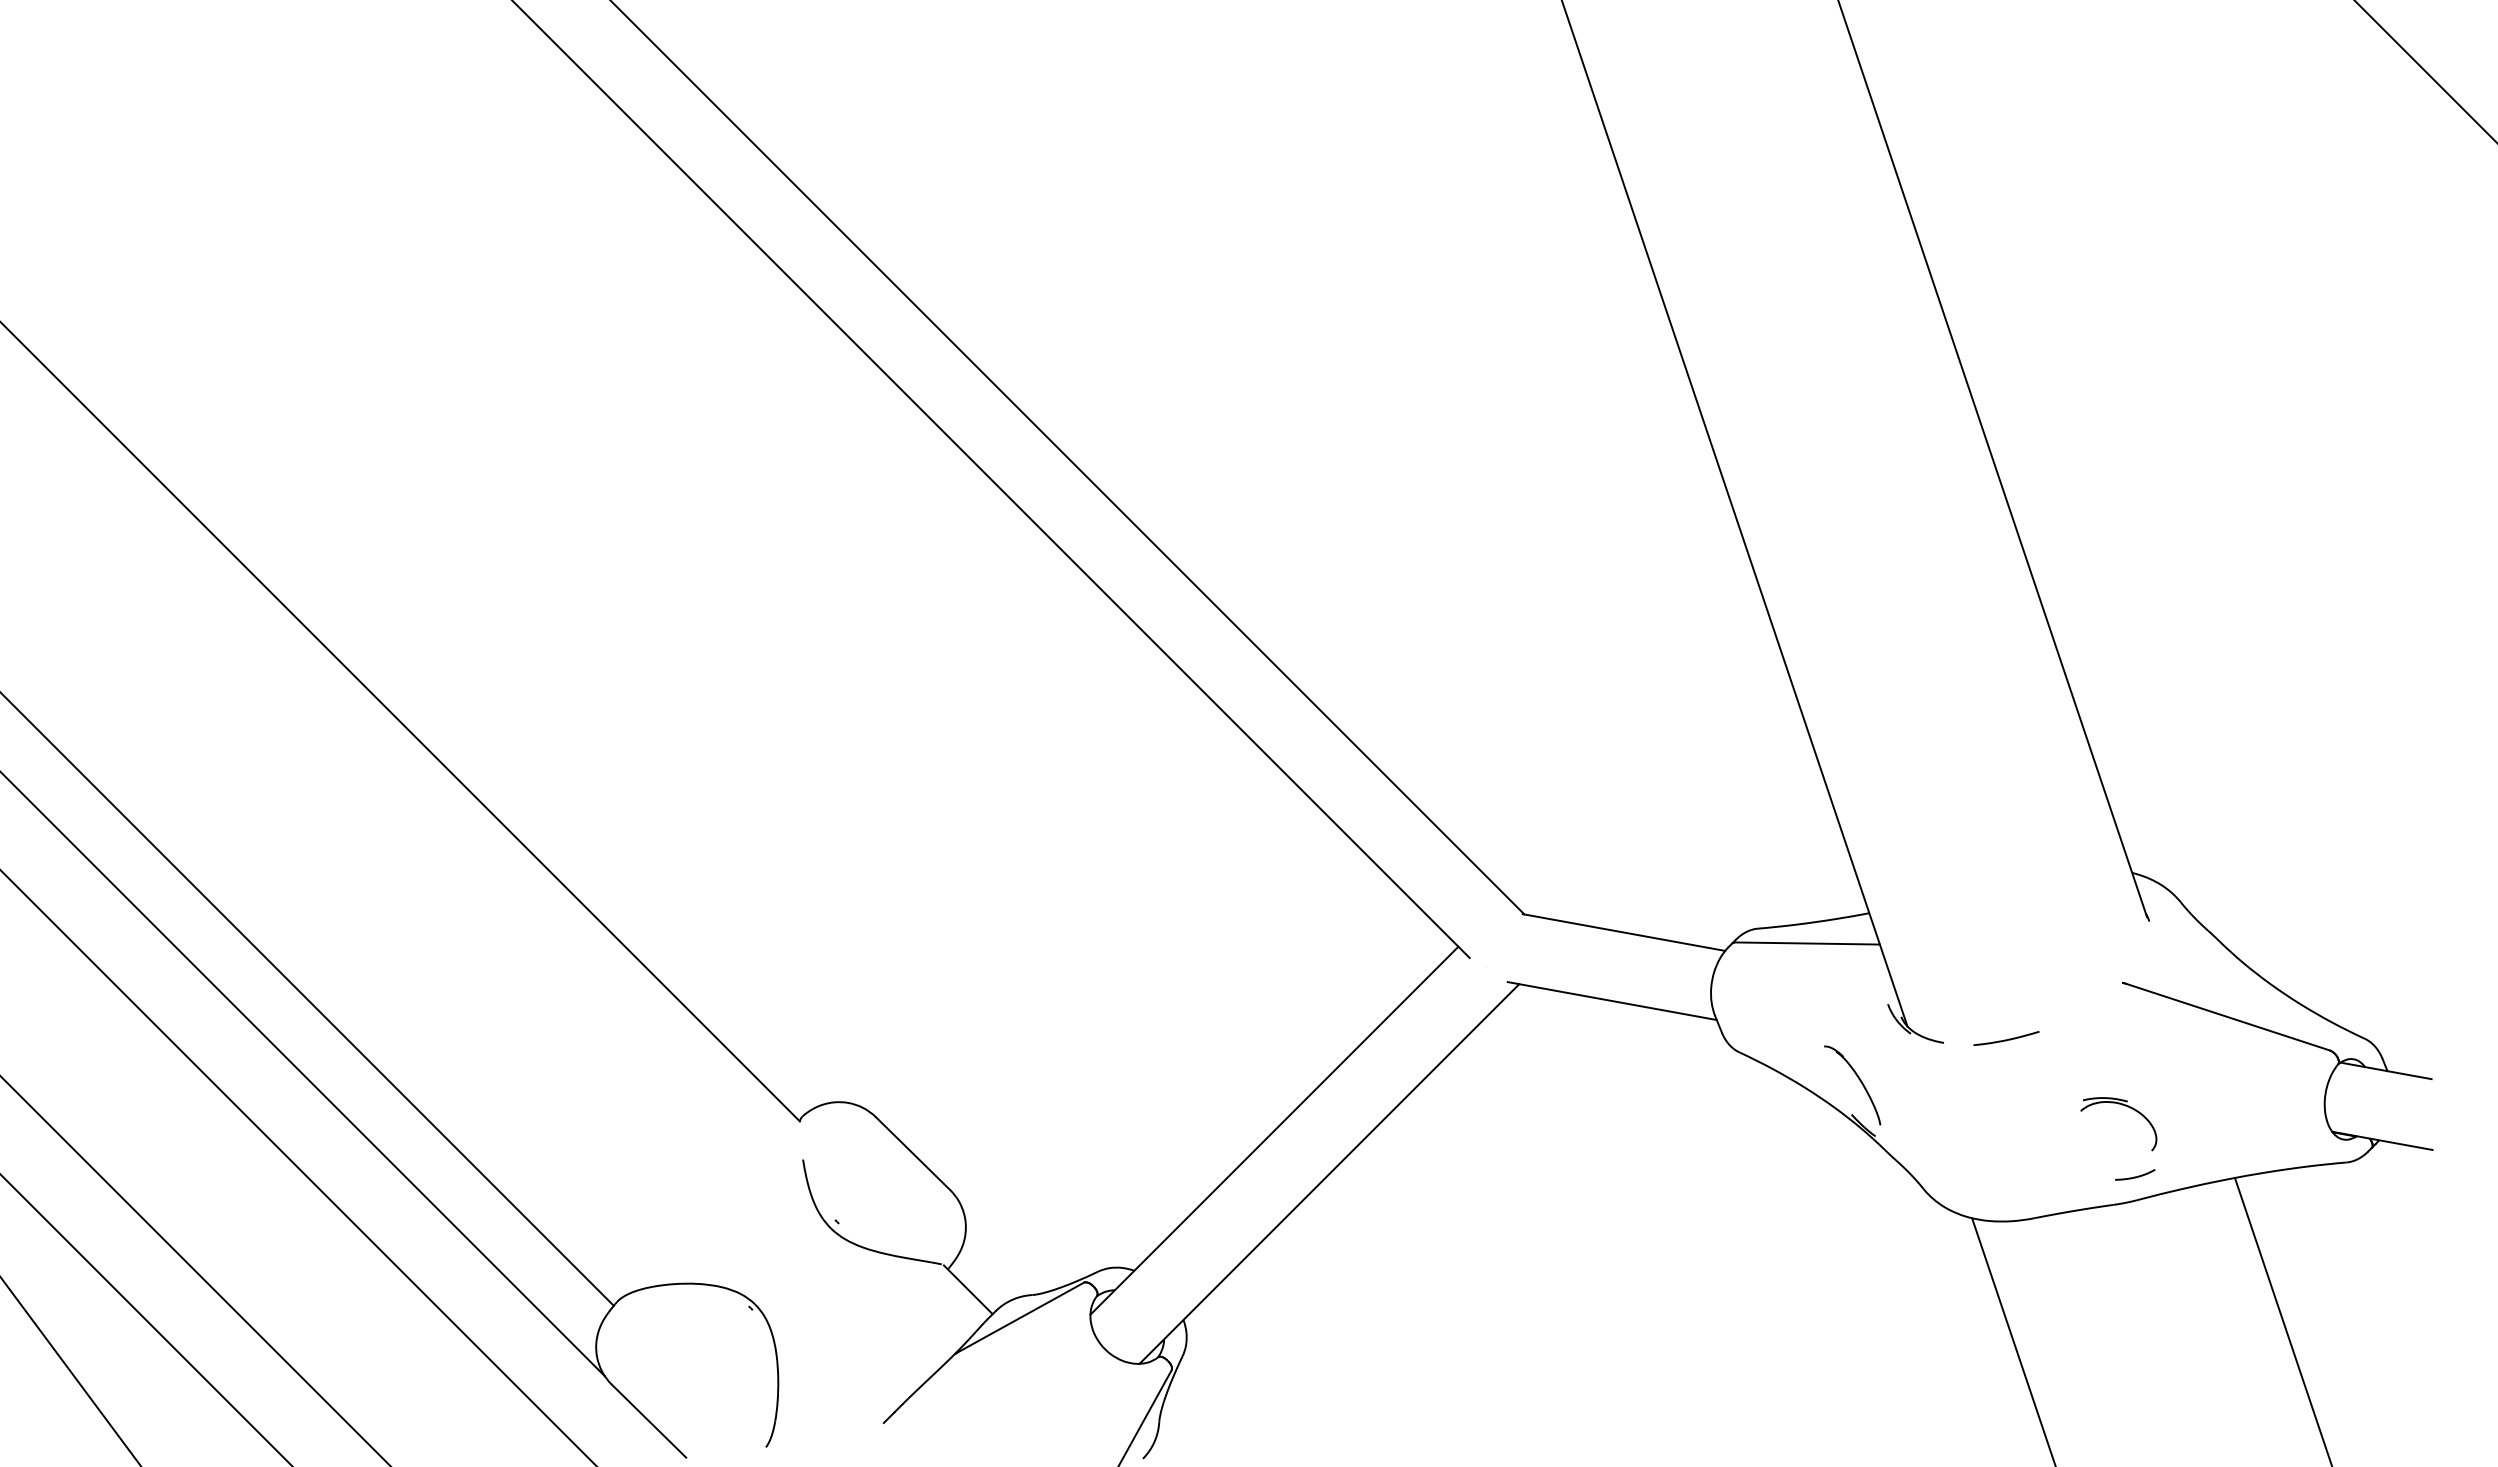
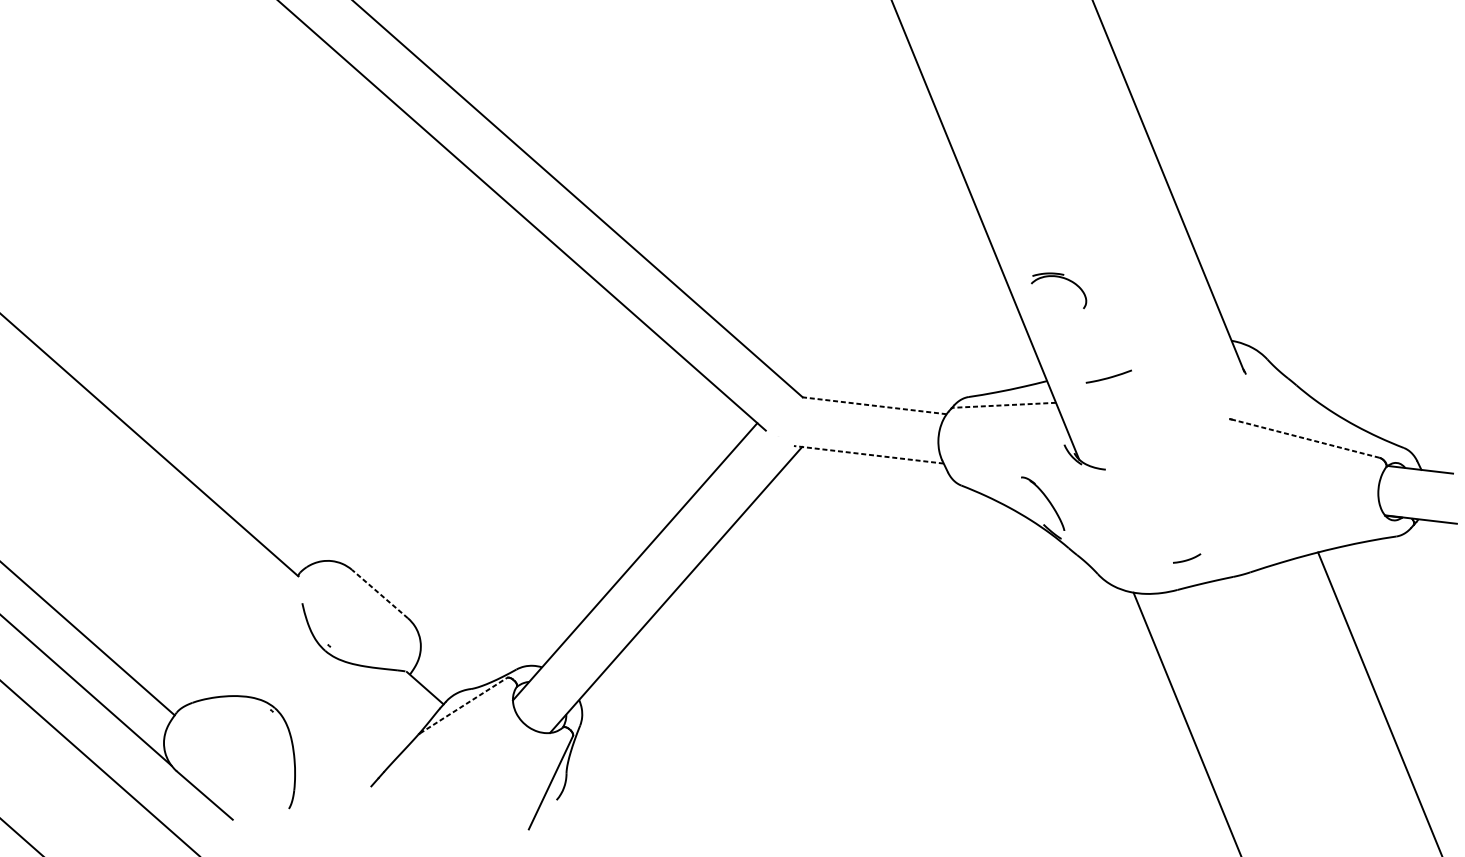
line: (1624, 932) -> (874, 405), solid -> dashed
line: (1807, 943) -> (1004, 405), solid -> dashed
line: (1611, 1000) -> (868, 454), solid -> dashed
line: (2228, 1017) -> (1306, 438), solid -> dashed
curve: (2006, 1039) -> (1108, 377), moved
part: (2127, 1107) -> (1064, 279), moved
line: (912, 1153) -> (379, 594), solid -> dashed
curve: (2135, 1176) -> (1187, 559), moved
line: (1020, 1317) -> (463, 705), solid -> dashed

